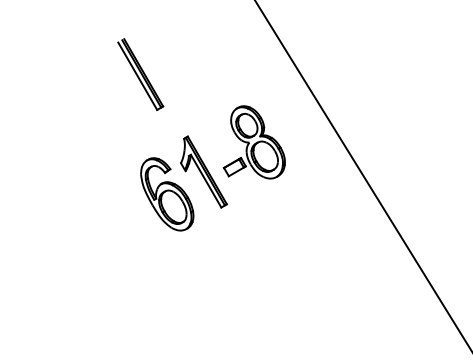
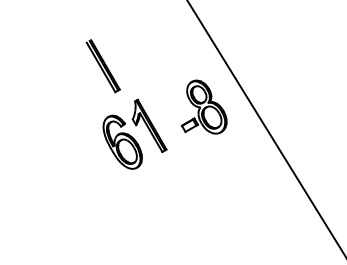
part: (140, 74) -> (103, 66), moved
part: (253, 142) -> (203, 107), moved

